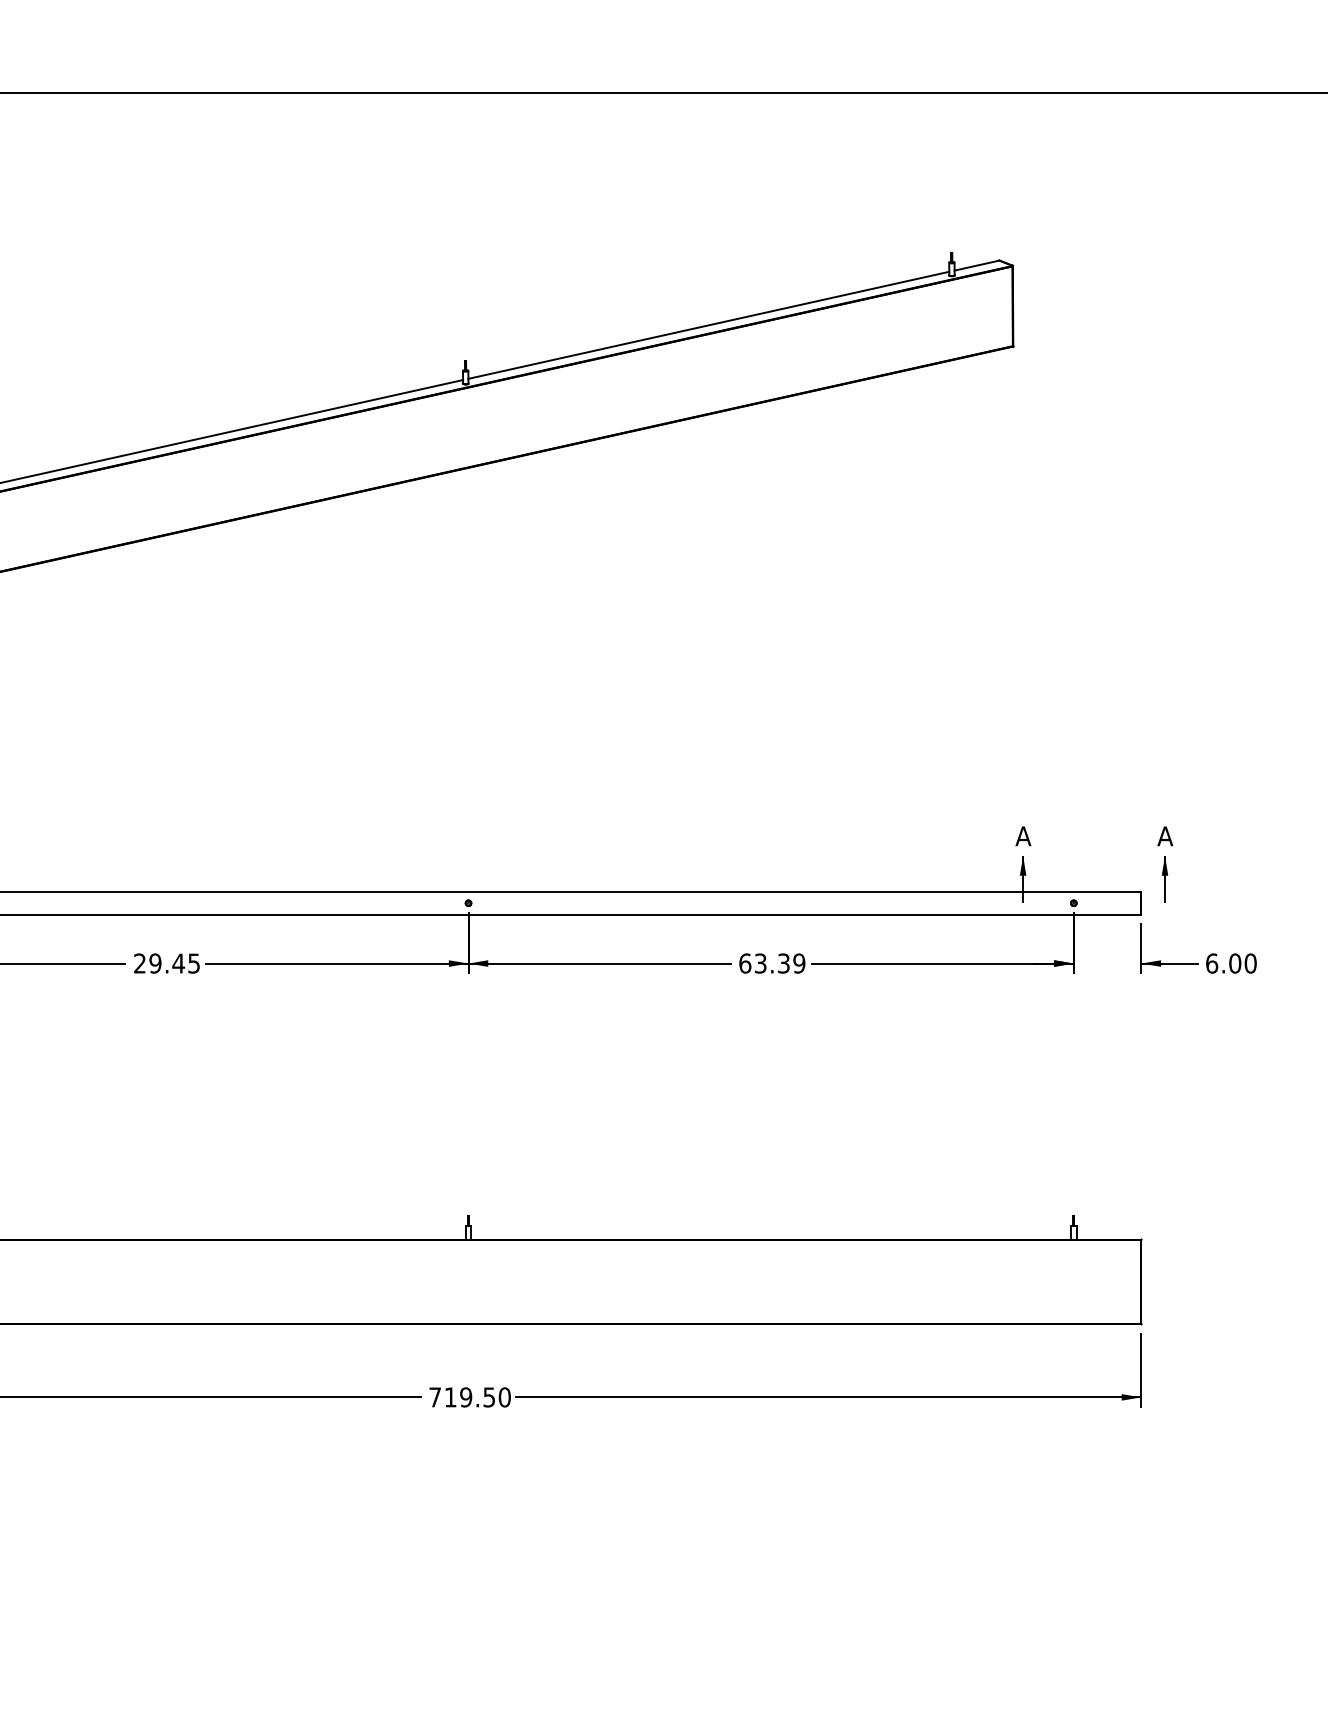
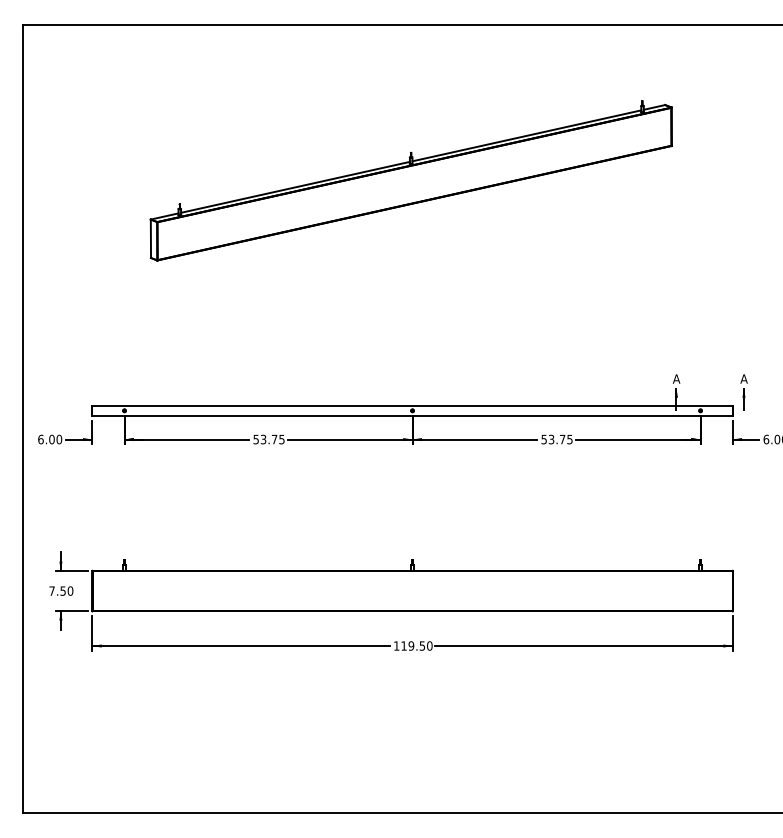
text: (159, 963) -> (265, 439), 29.45 -> 53.75
text: (771, 963) -> (556, 439), 63.39 -> 53.75
text: (434, 1396) -> (396, 645), 719.50 -> 119.50

